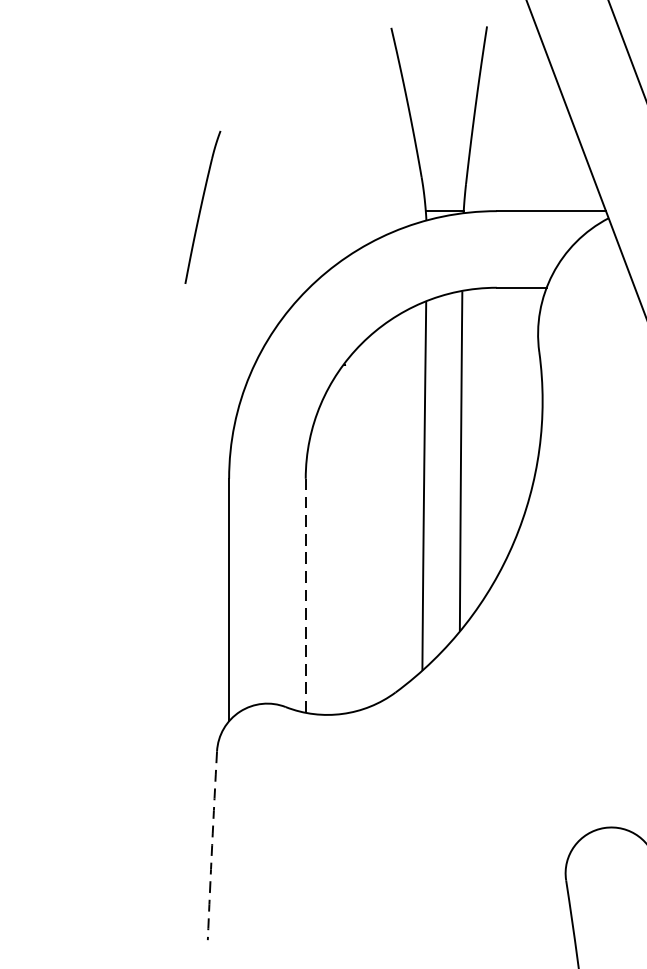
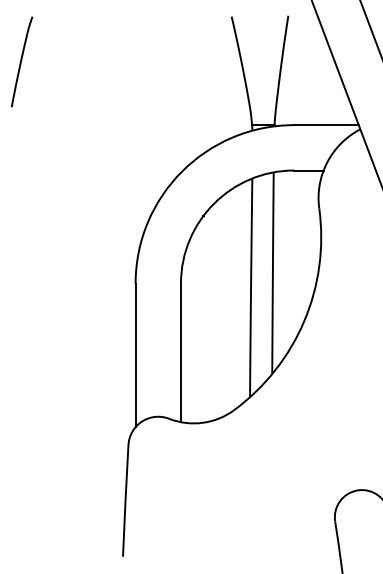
part: (201, 206) -> (21, 61), moved
line: (304, 595) -> (180, 352), dashed -> solid
arc: (212, 845) -> (125, 500), dashed -> solid

